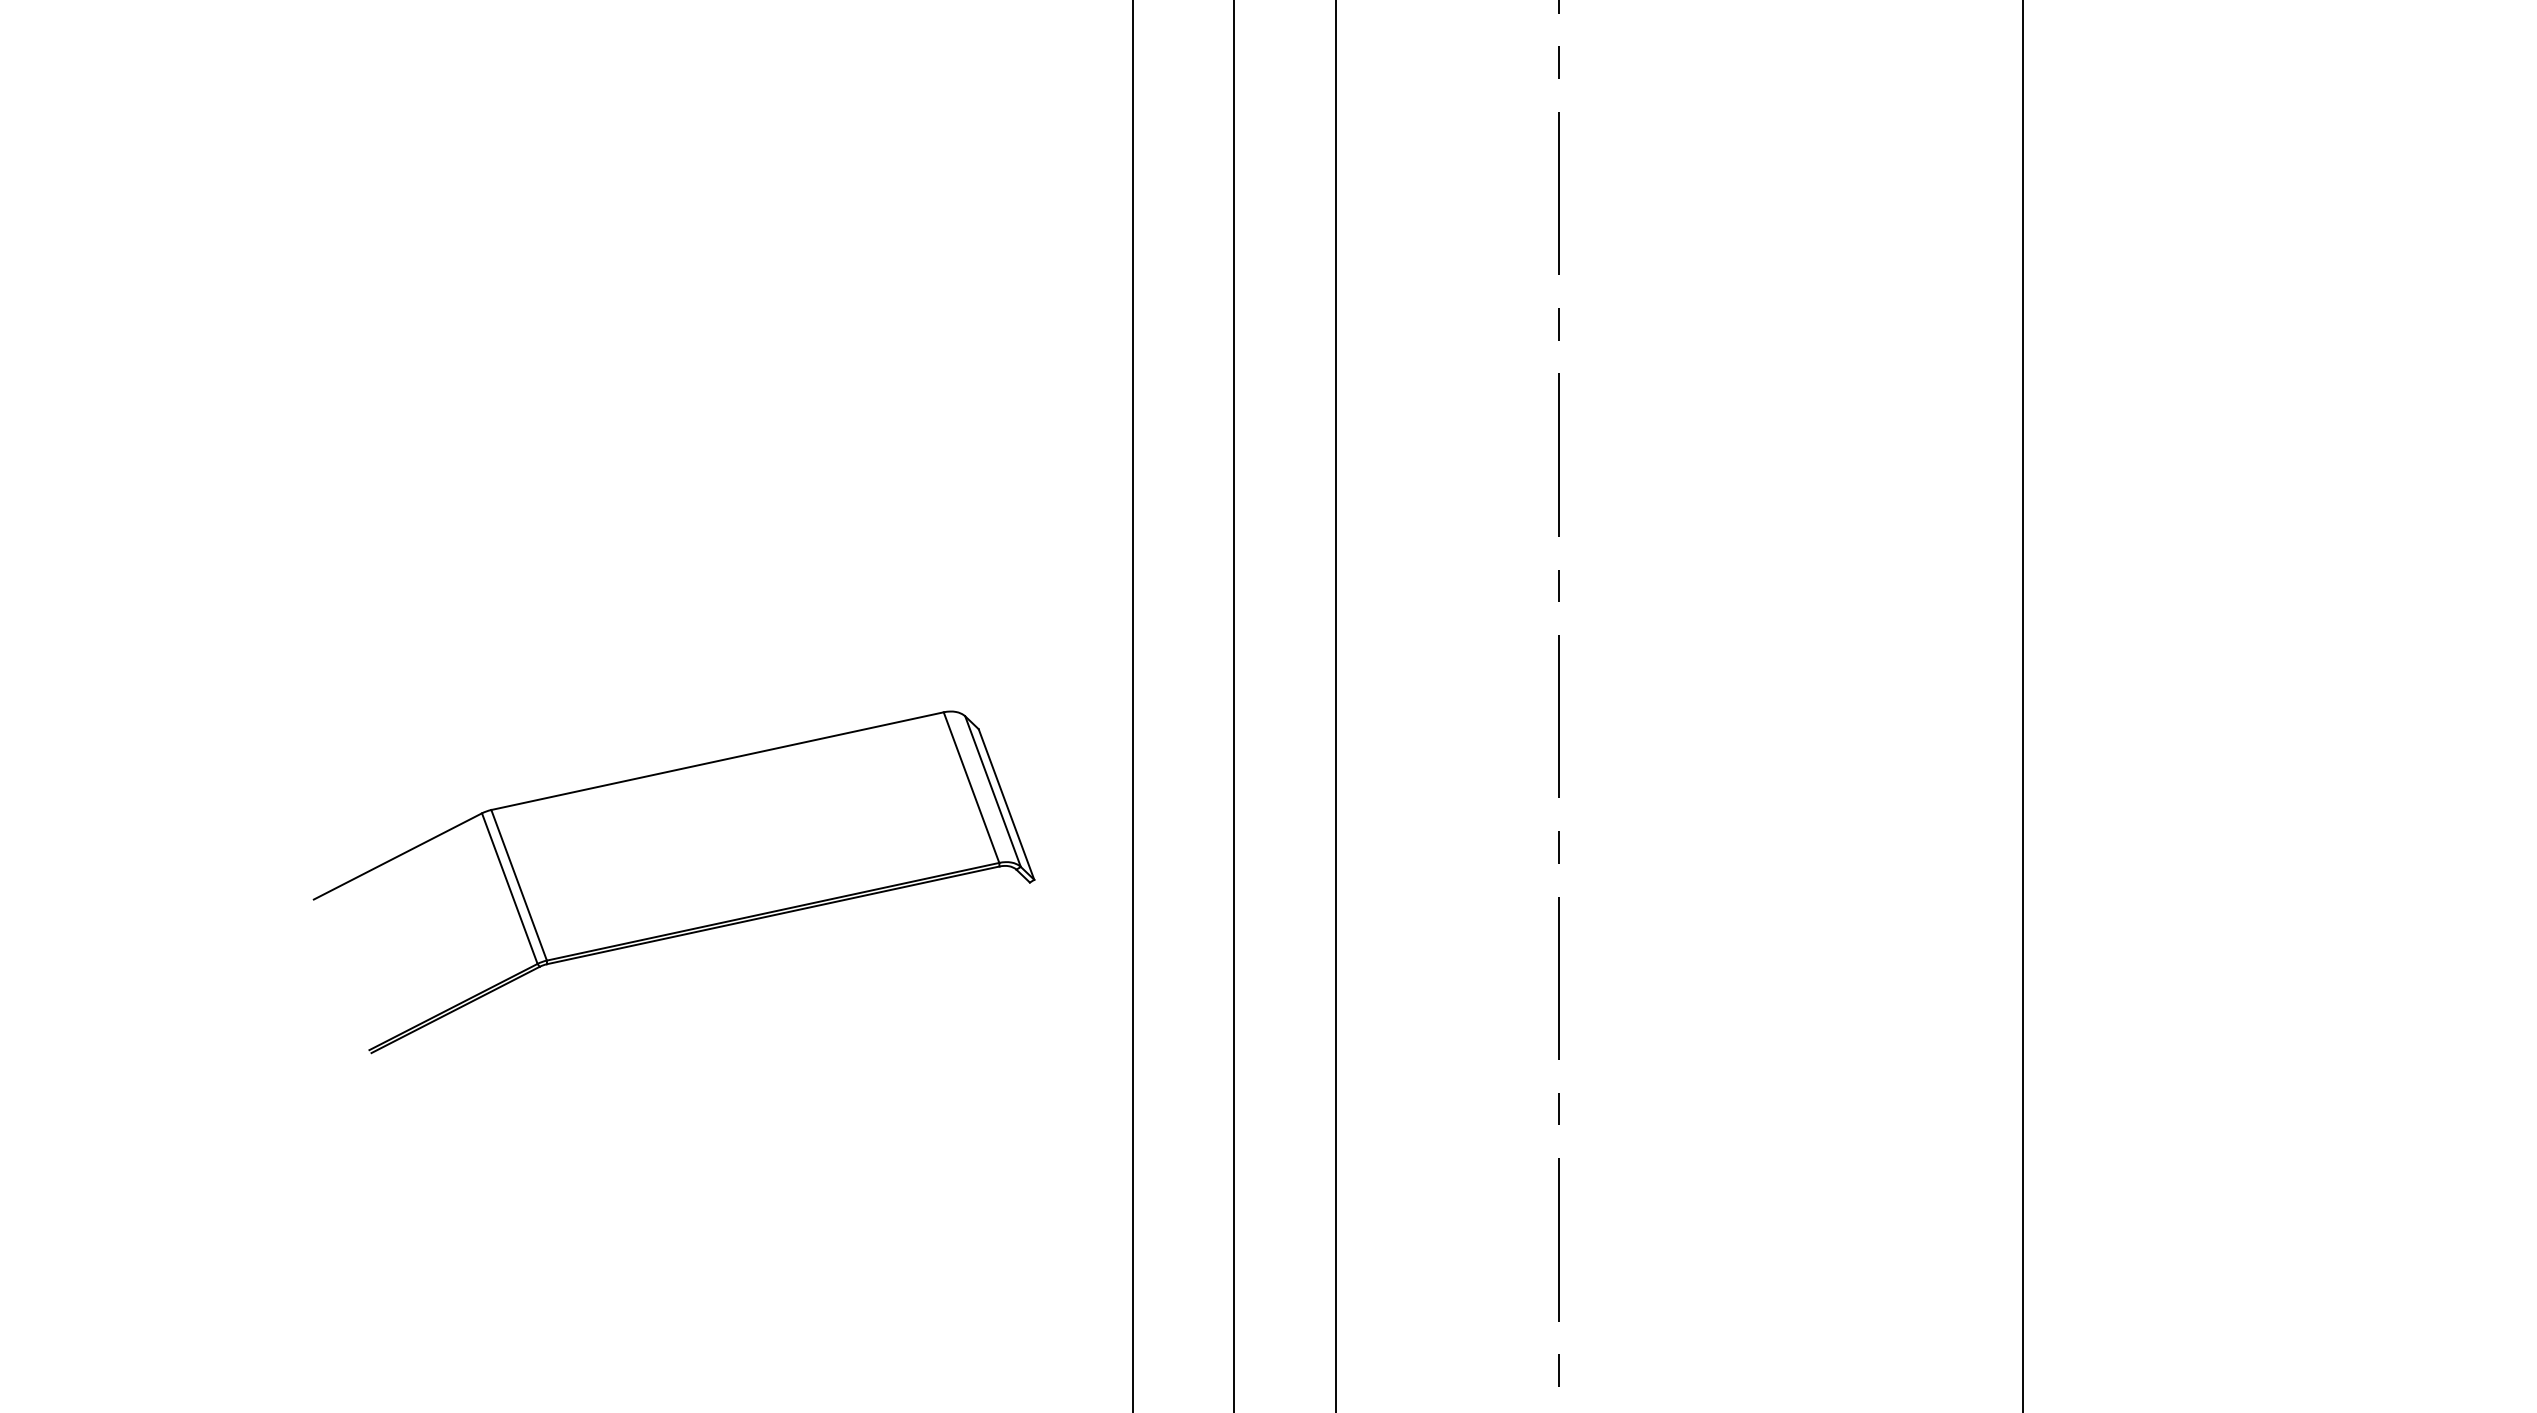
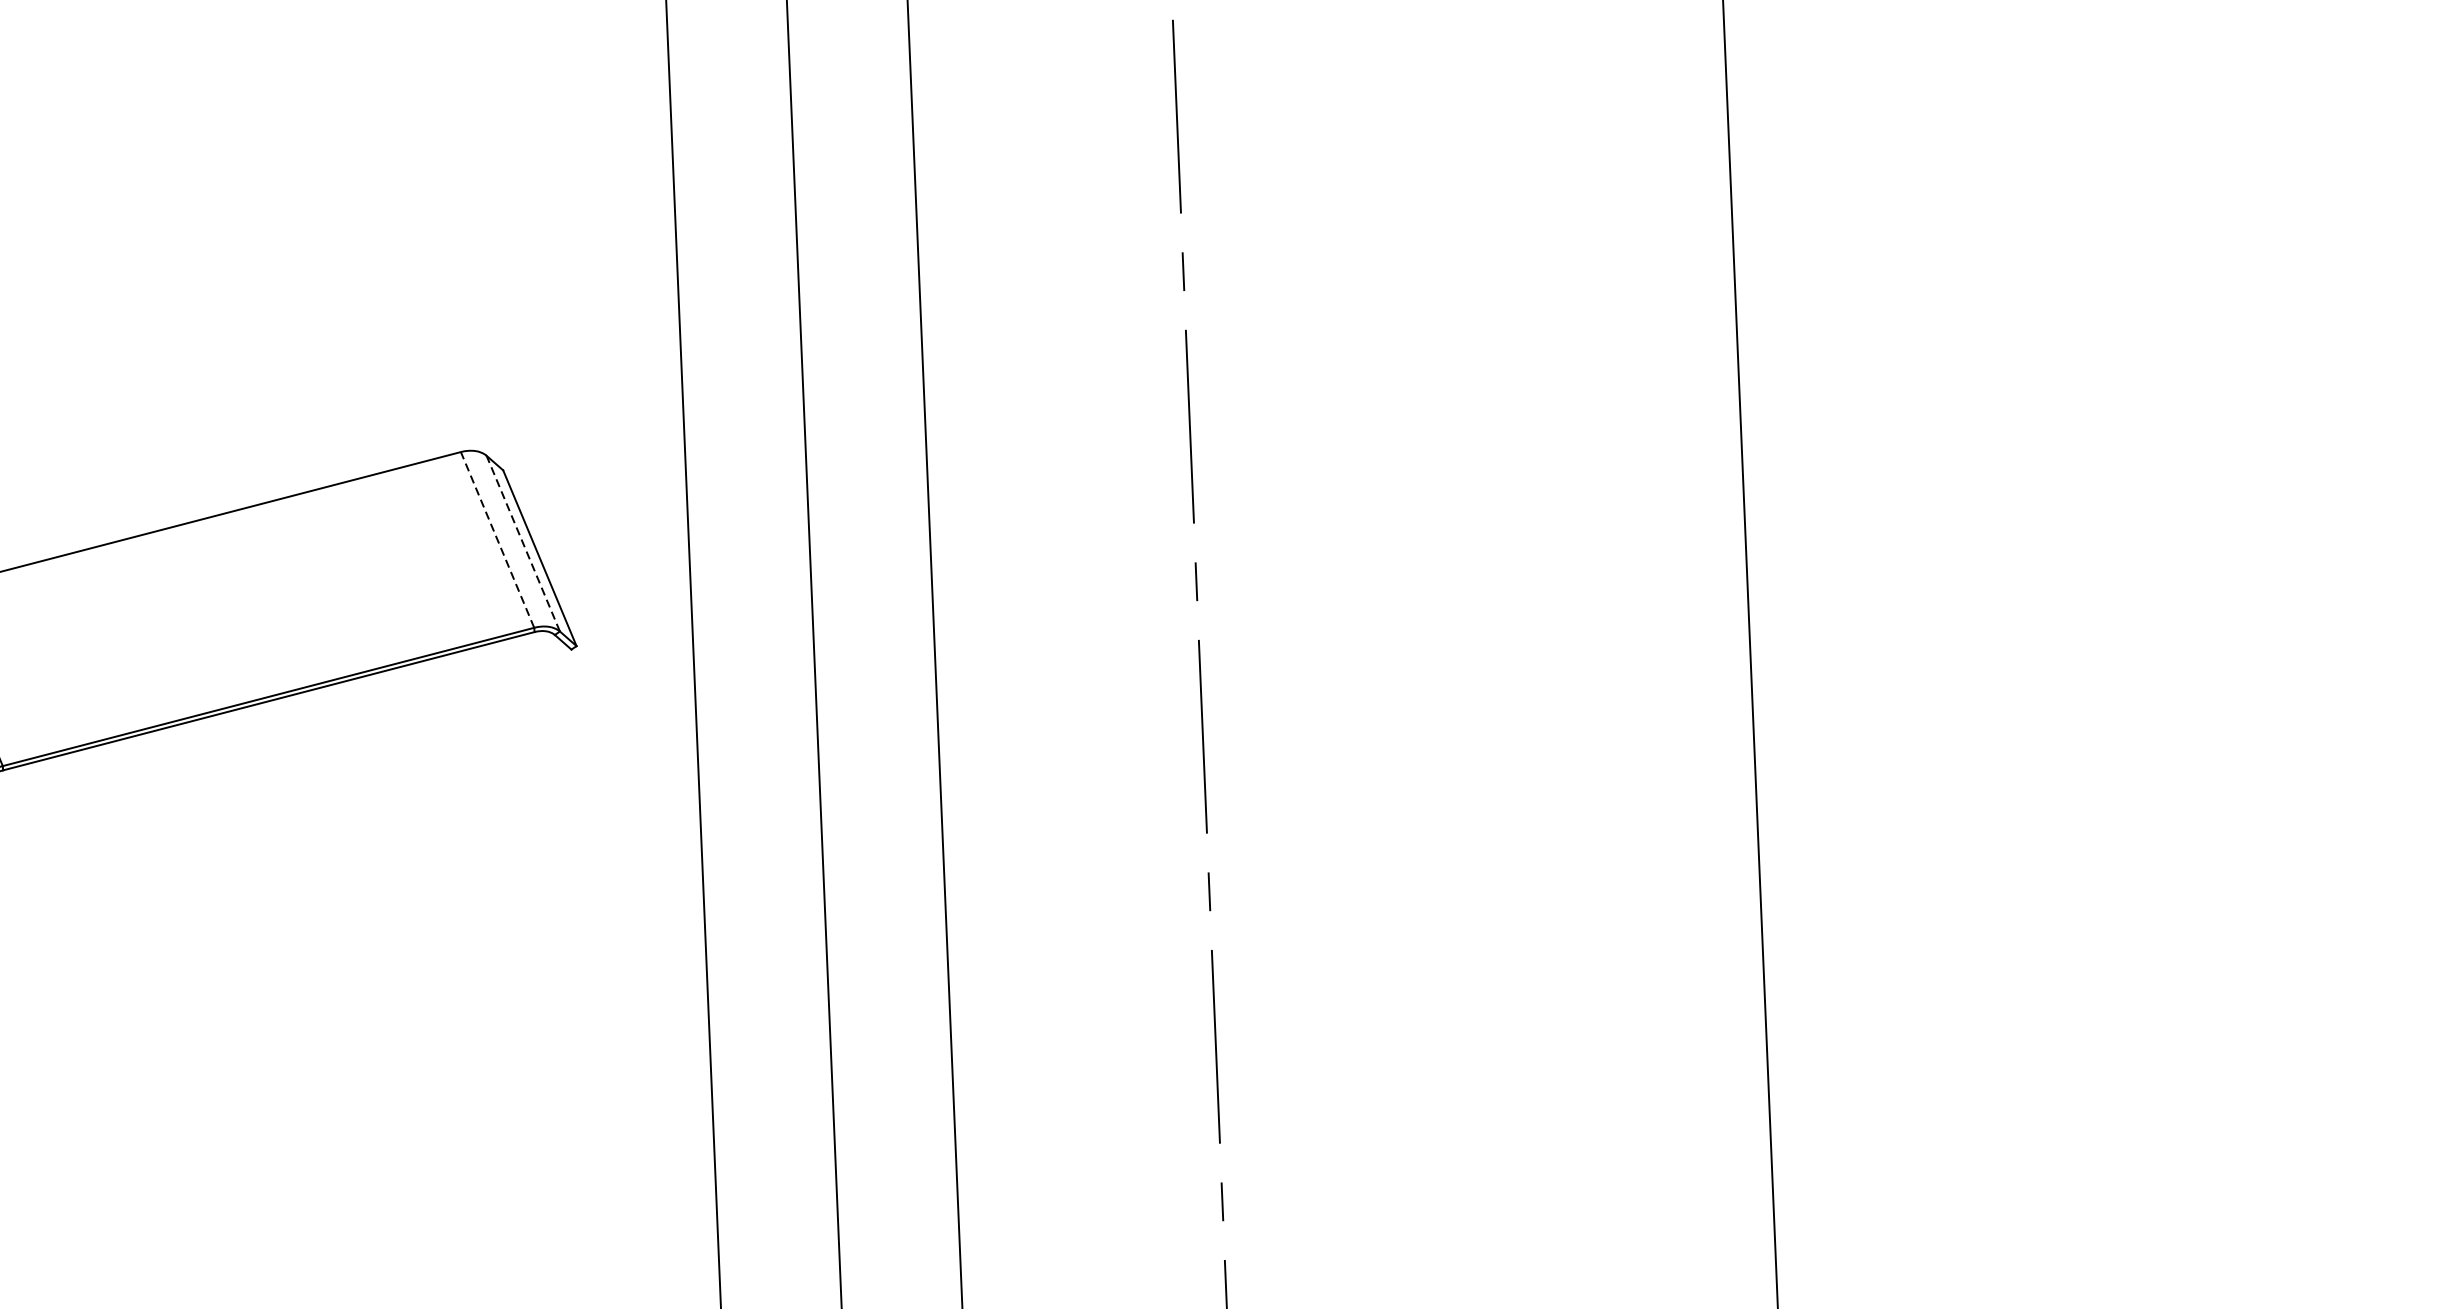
line: (971, 787) -> (497, 539), solid -> dashed
line: (992, 791) -> (522, 543), solid -> dashed

